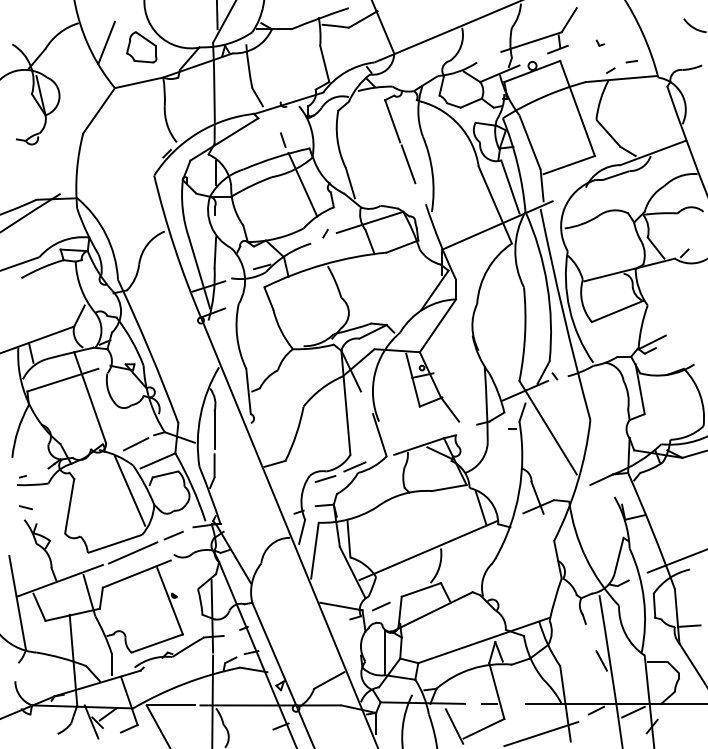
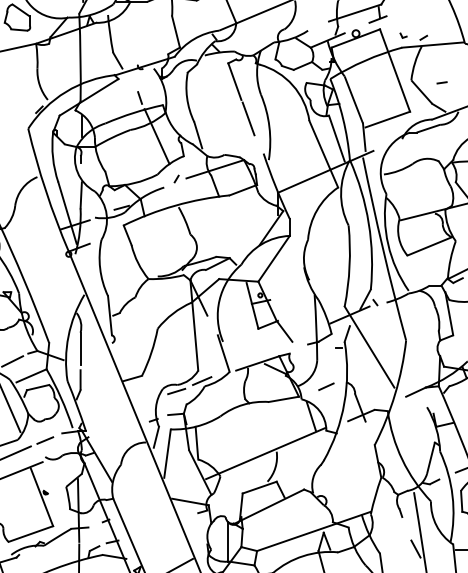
part: (599, 42) -> (402, 35), moved
line: (631, 61) -> (441, 82), moved
line: (381, 606) -> (326, 386), moved

